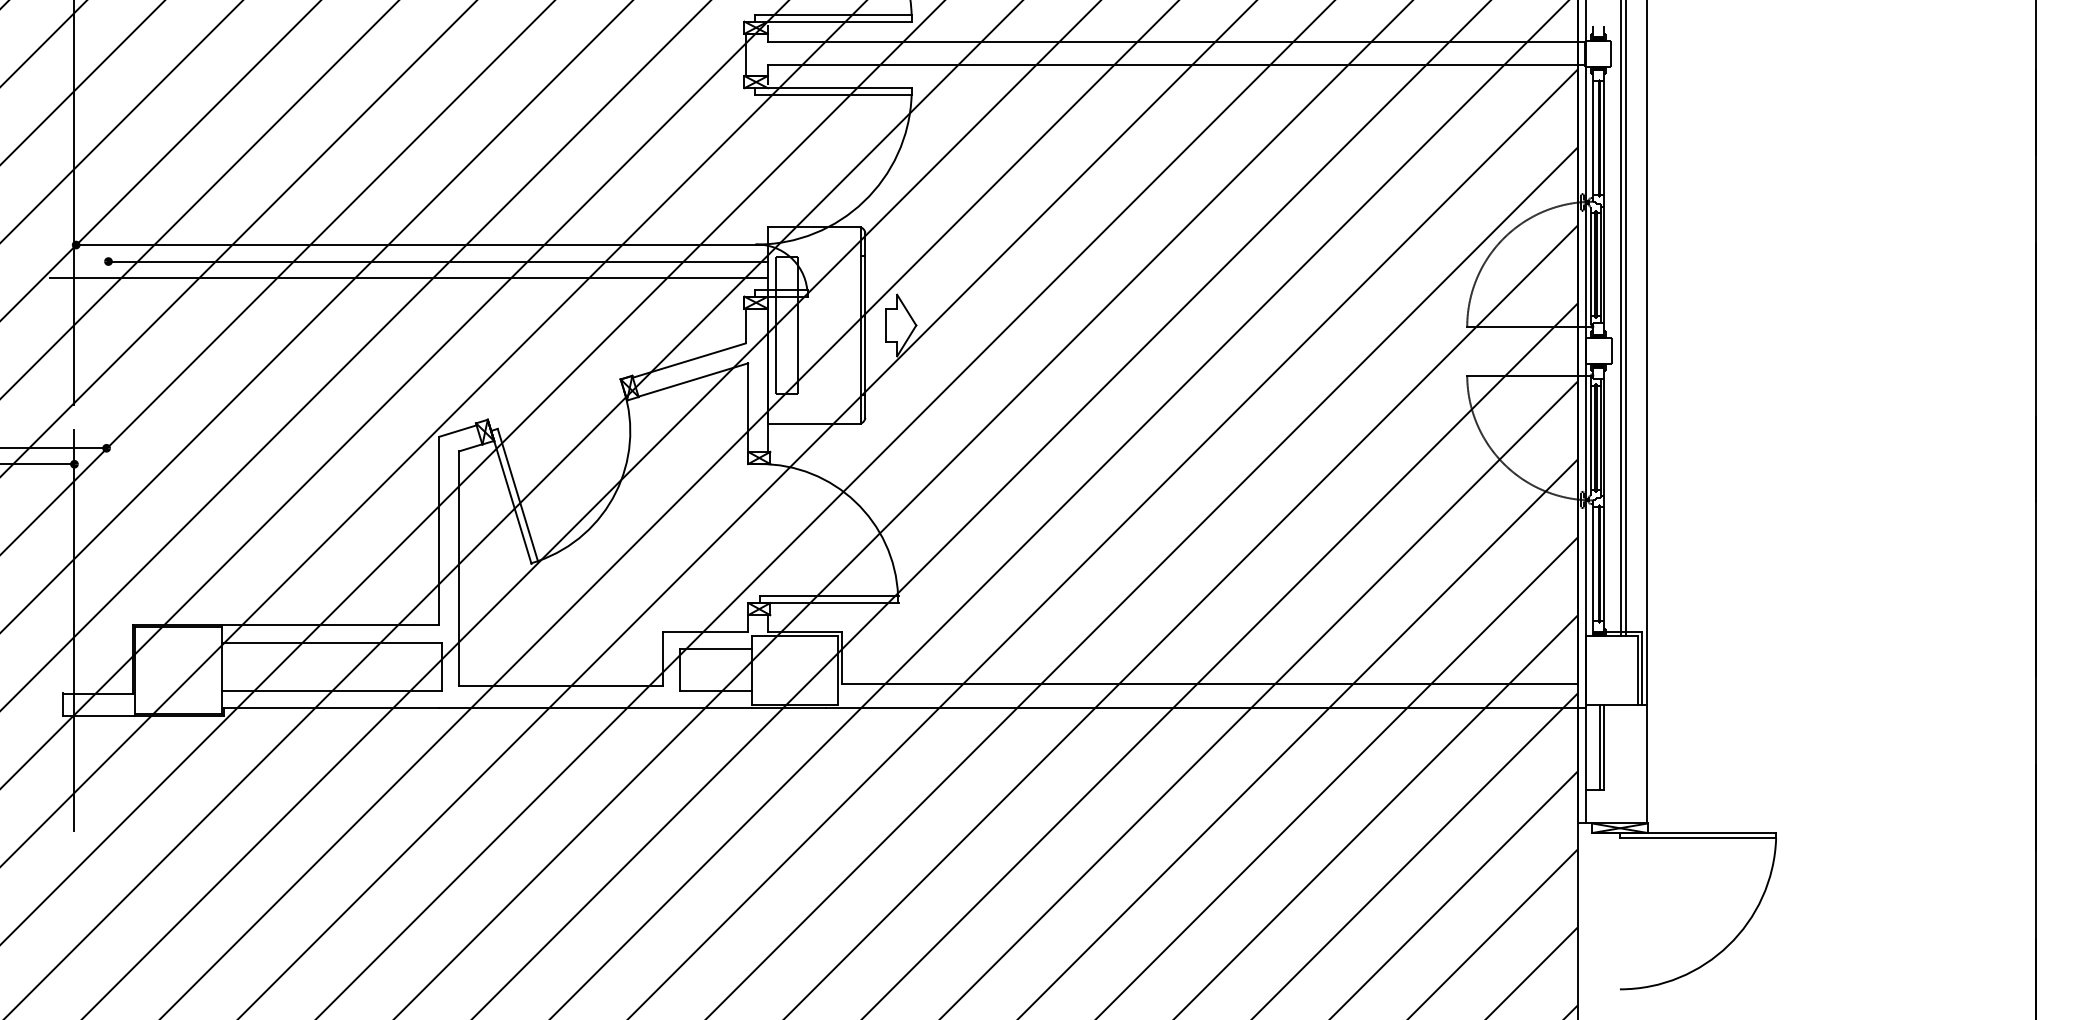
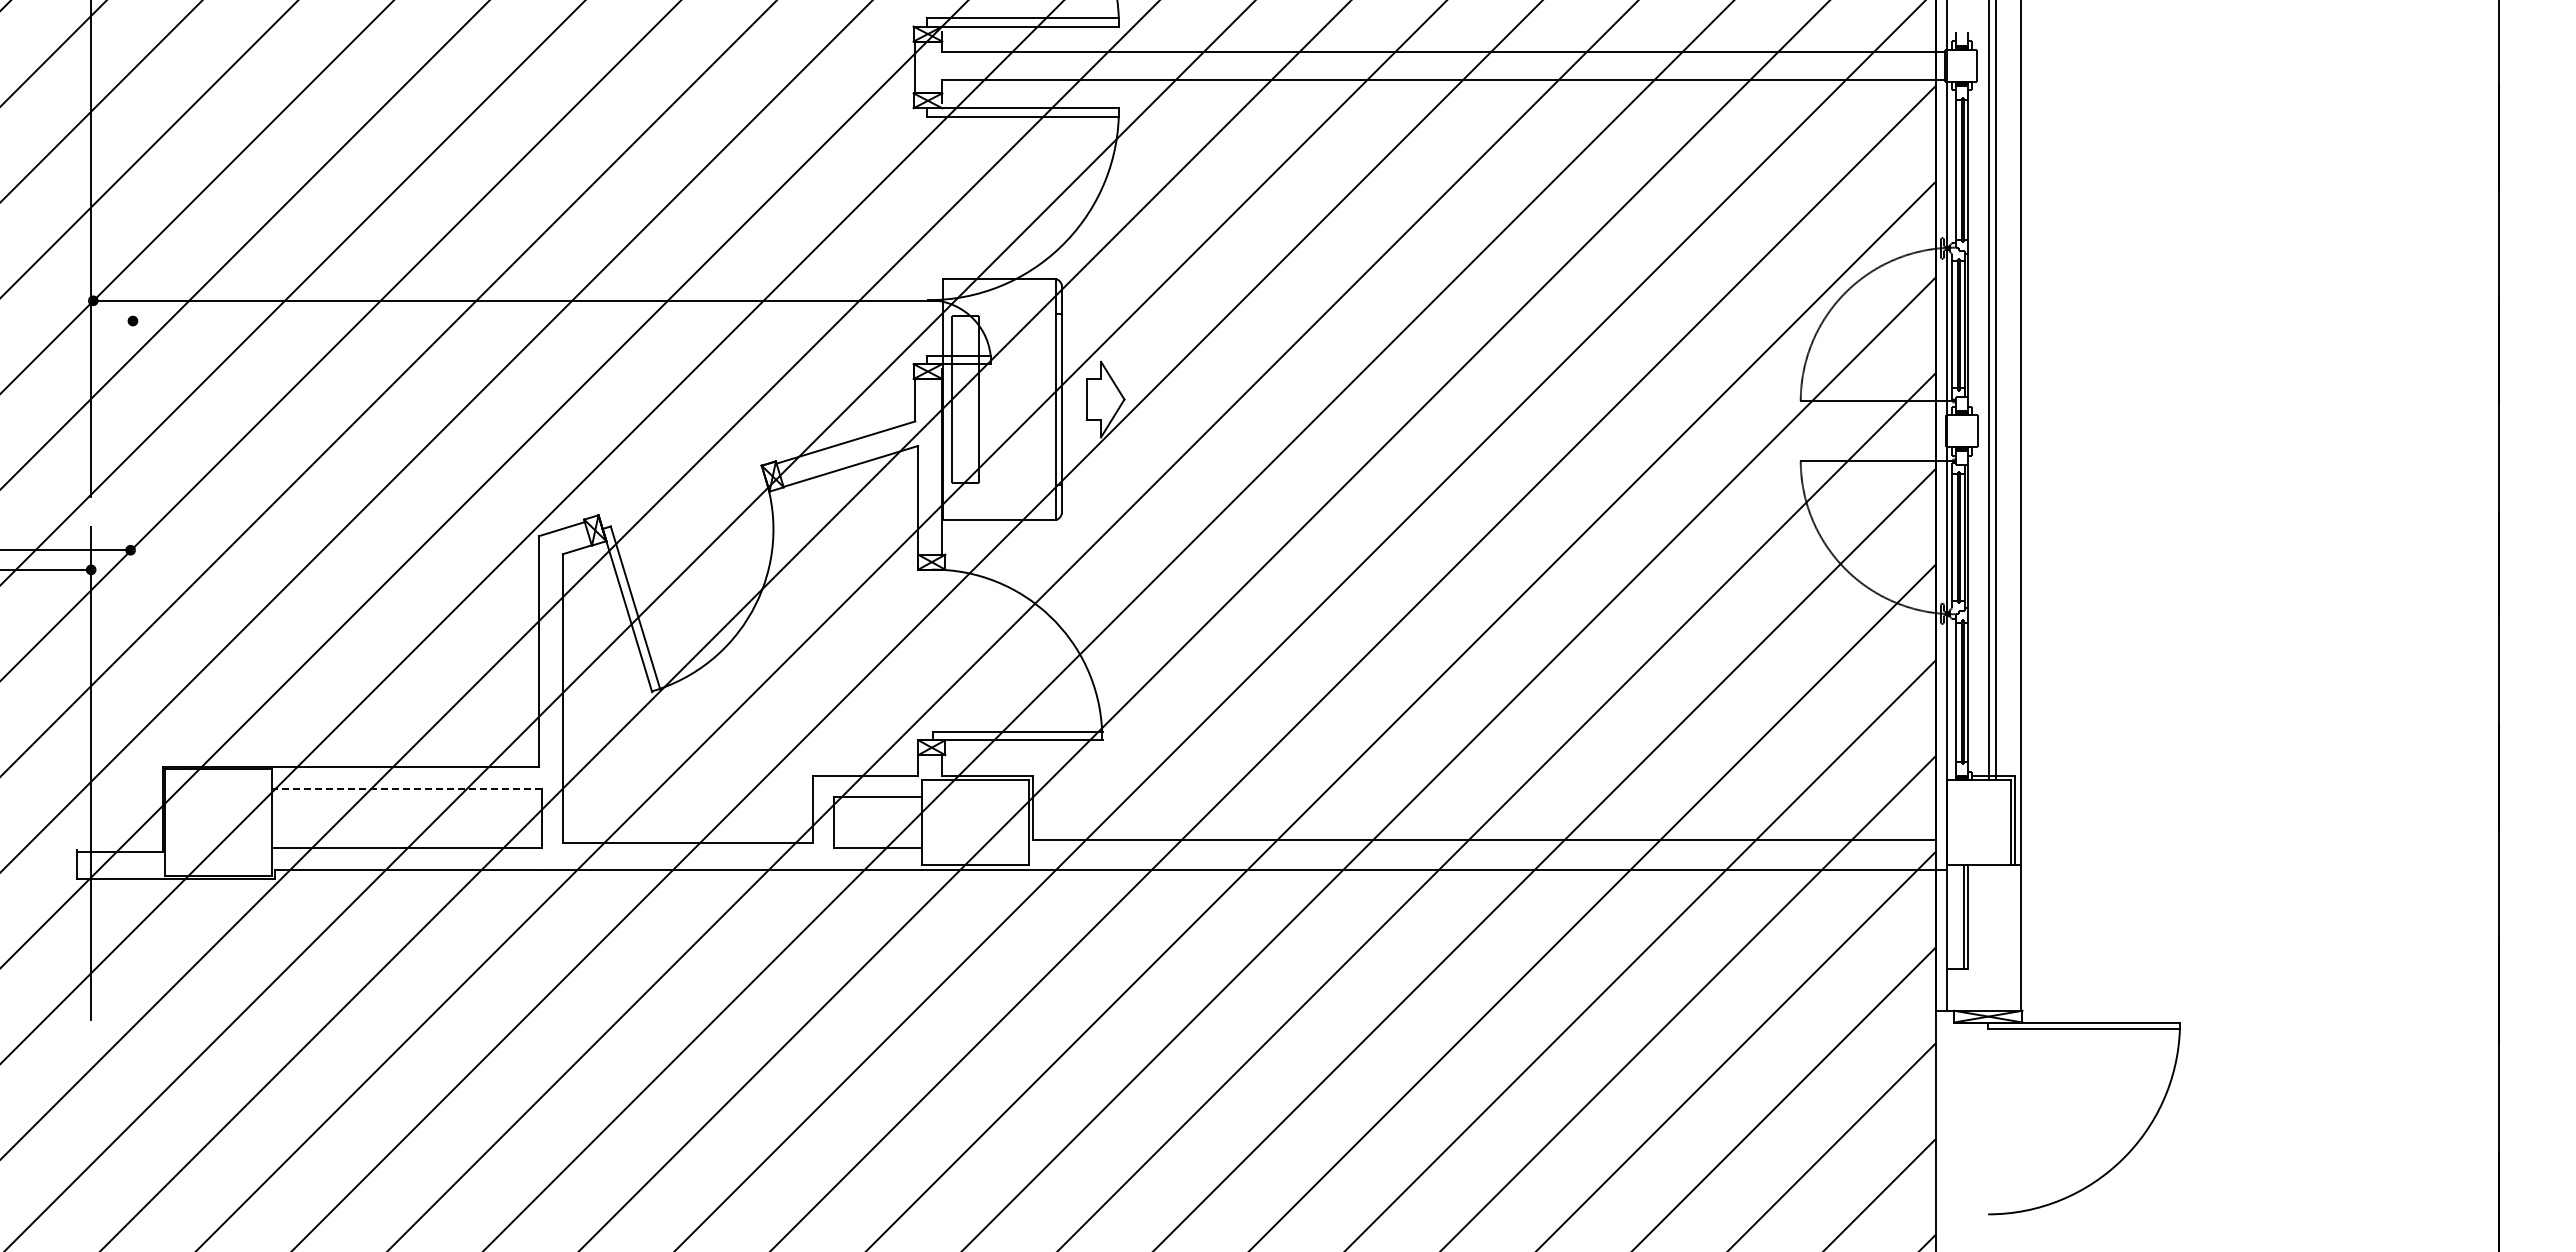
line: (438, 261) -> (537, 321), removed
line: (408, 278) -> (501, 341), removed
line: (332, 643) -> (407, 789), solid -> dashed

